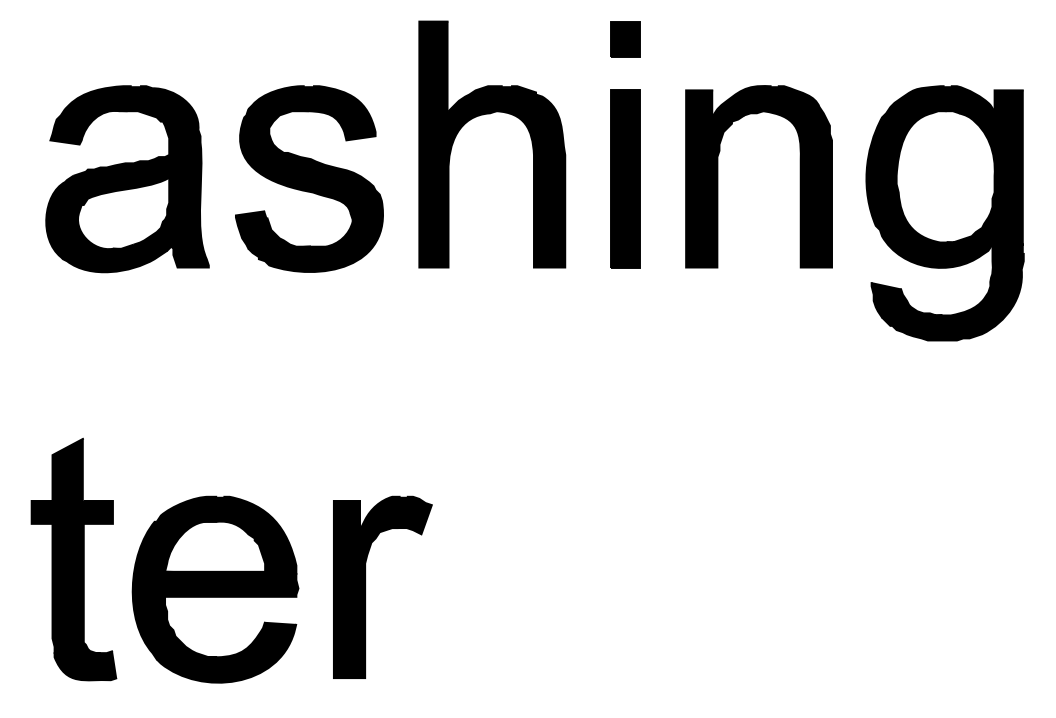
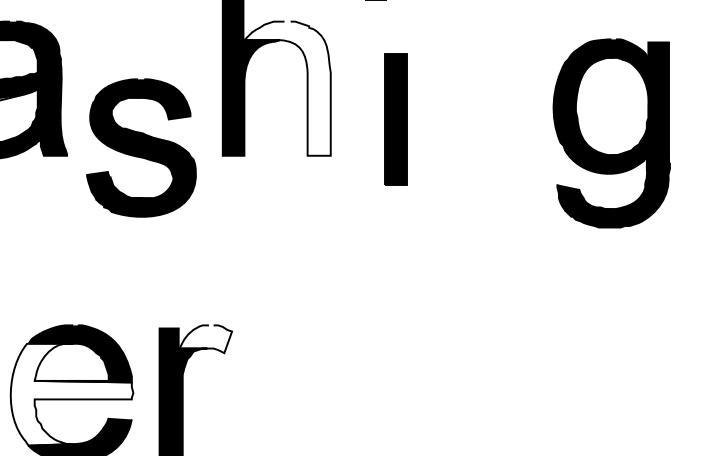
fill: (506, 176) -> (287, 88), removed
part: (718, 176) -> (444, 88), removed
part: (309, 178) -> (141, 147), moved
part: (625, 178) -> (396, 118), moved
part: (944, 213) -> (611, 133), moved
fill: (395, 515) -> (205, 339), removed
fill: (215, 590) -> (72, 394), removed

